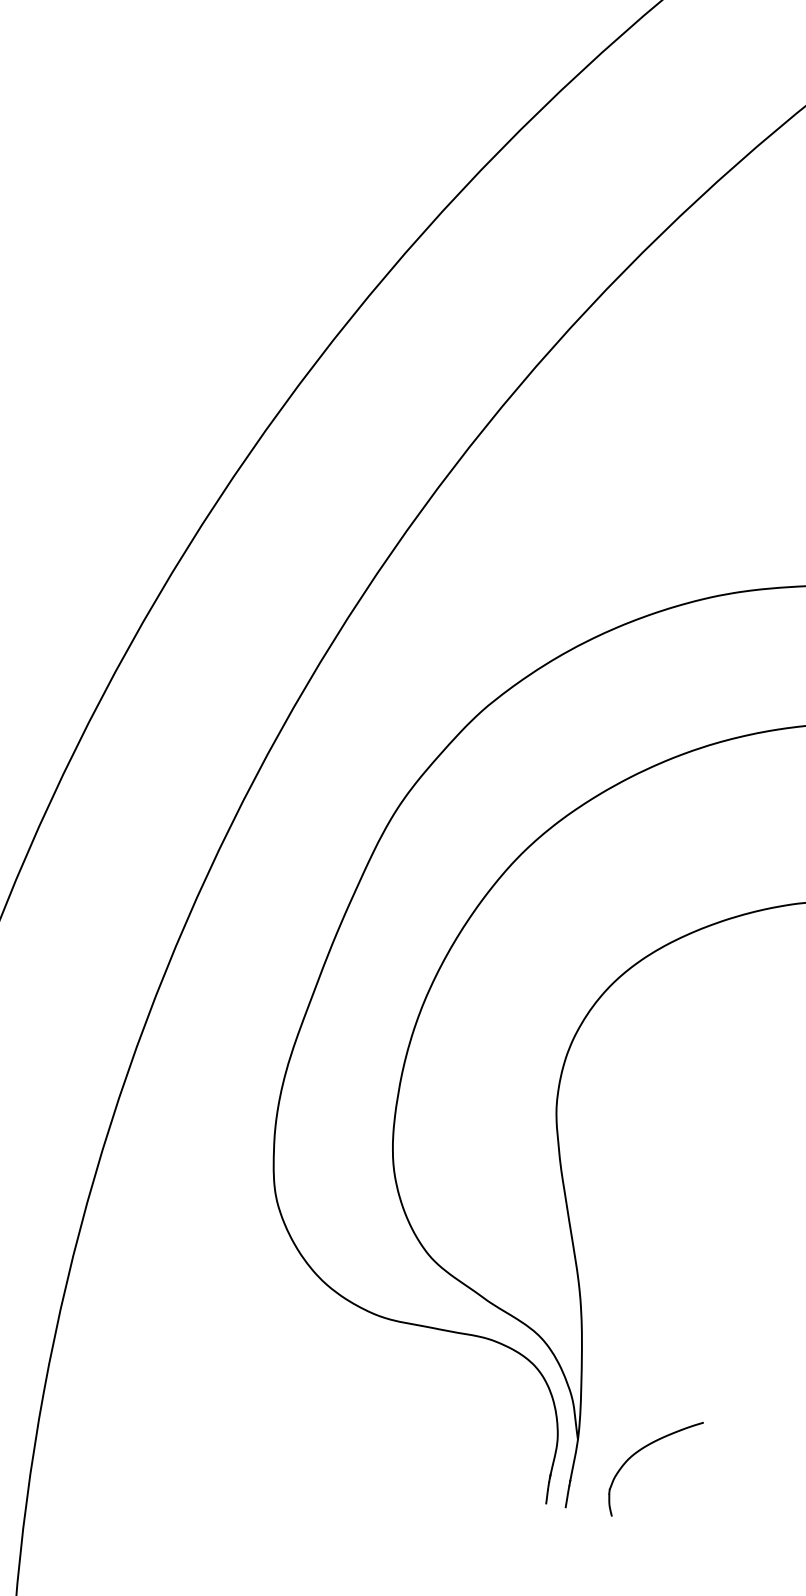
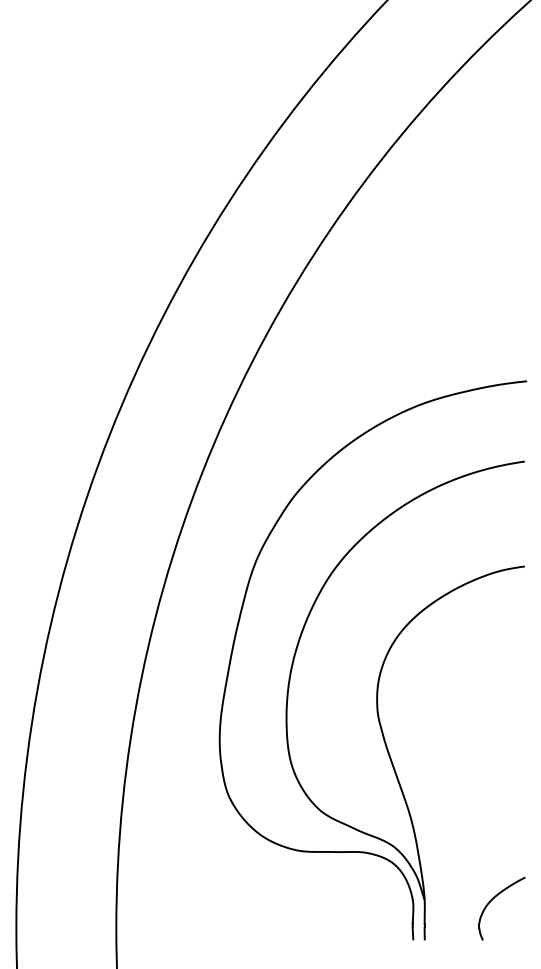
part: (642, 1450) -> (493, 899), moved

